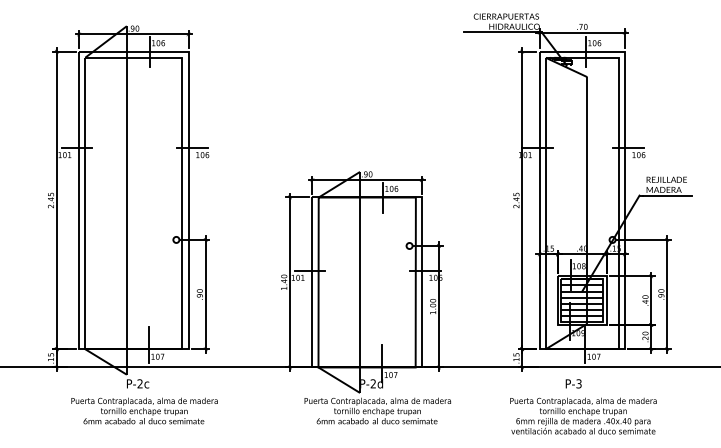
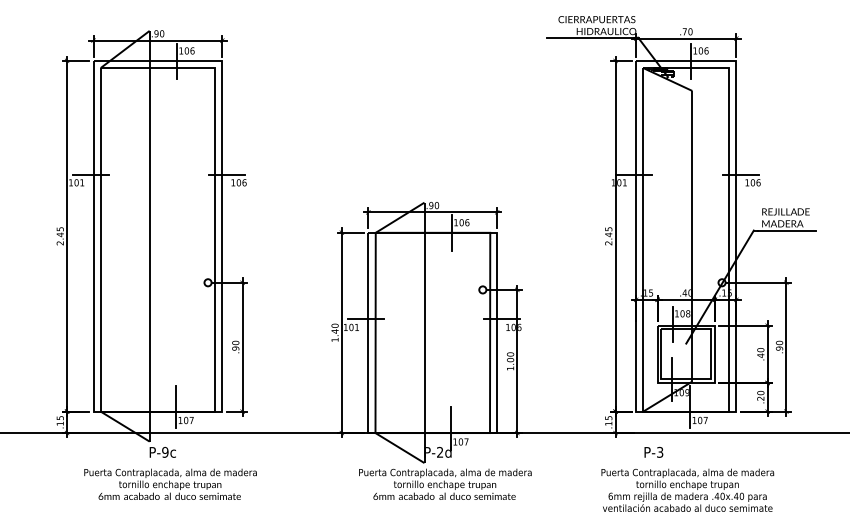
hatch: (581, 297) -> (685, 350), removed
text: (139, 383) -> (164, 451), P-2c -> P-9c
text: (573, 383) -> (653, 451), moved

